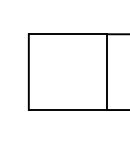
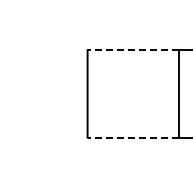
line: (67, 34) -> (132, 50), solid -> dashed
line: (67, 109) -> (132, 137), solid -> dashed

